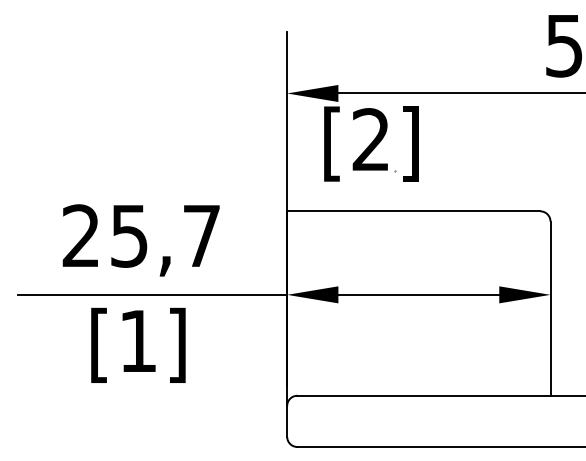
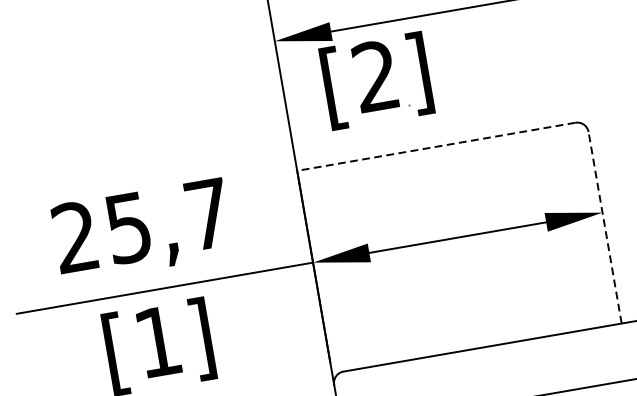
line: (413, 211) -> (436, 147), solid -> dashed
line: (550, 308) -> (605, 227), solid -> dashed

